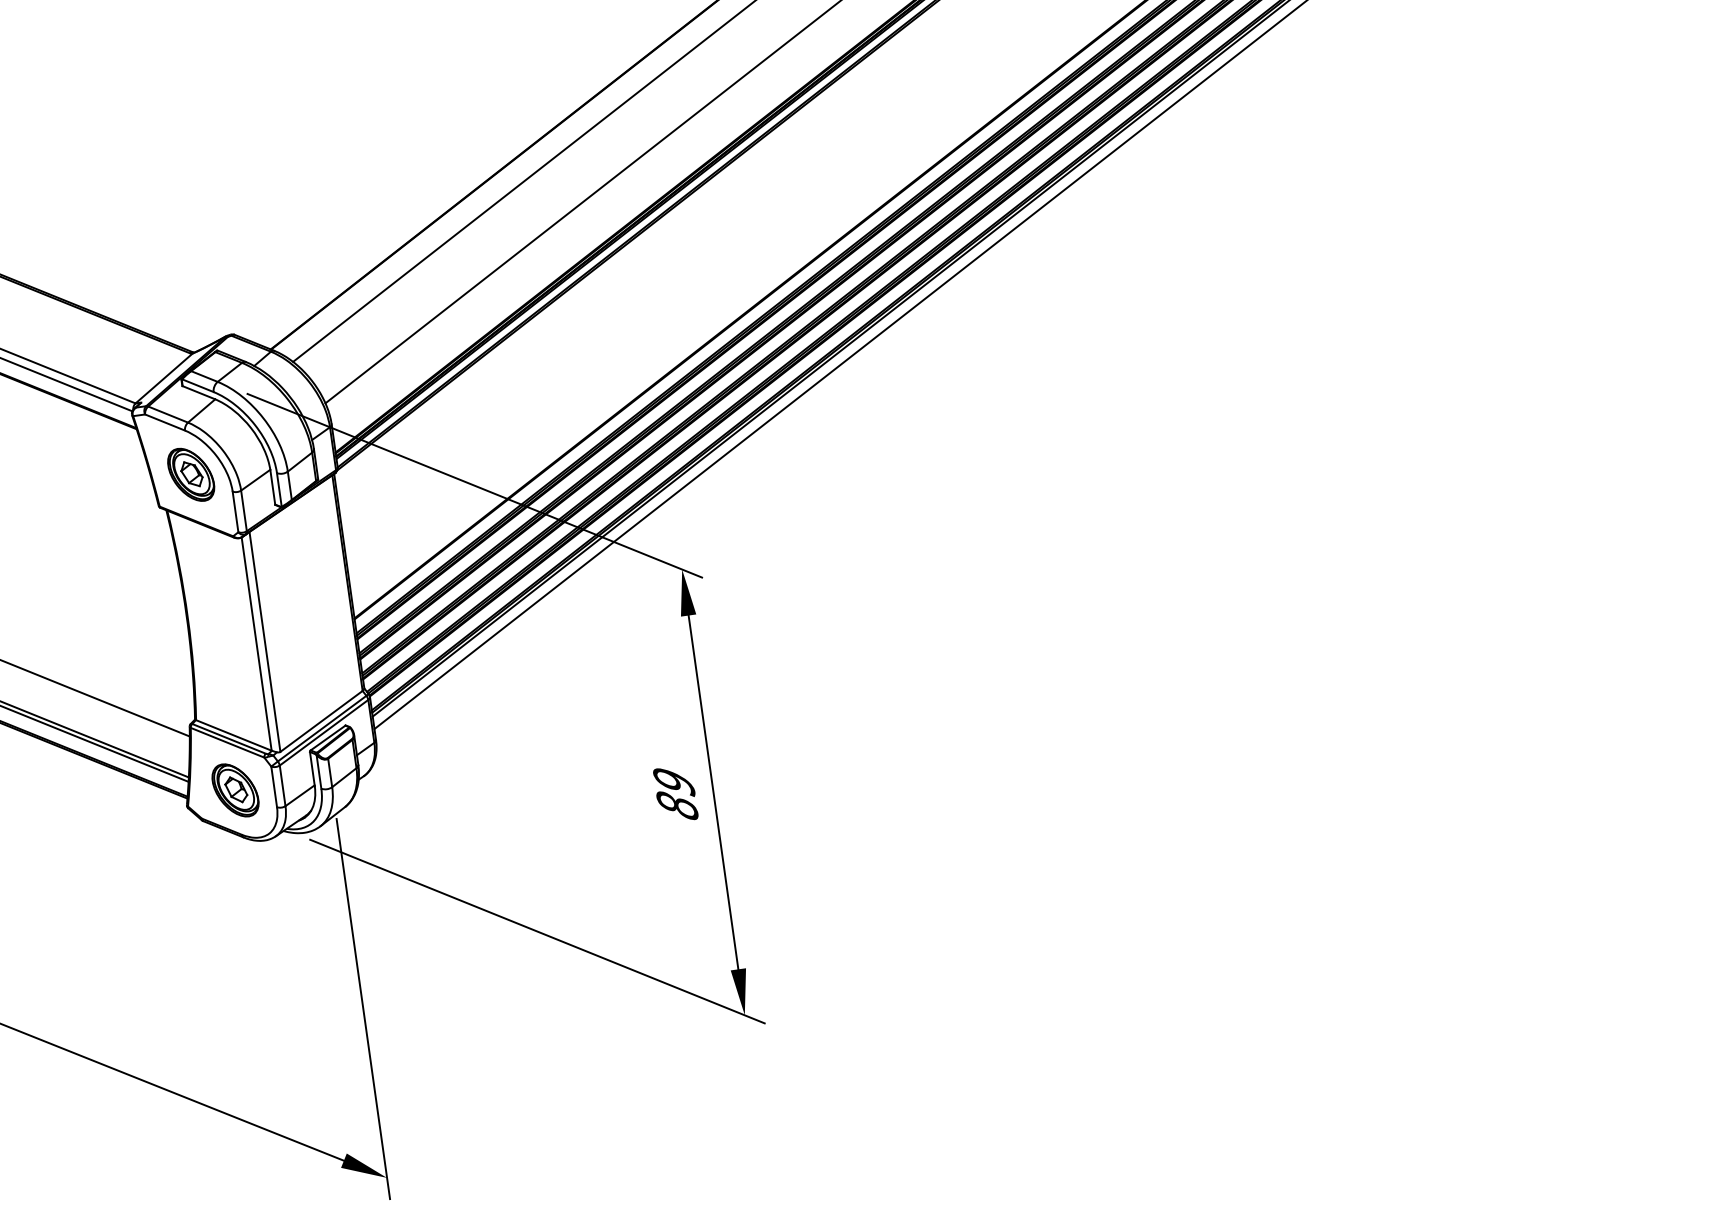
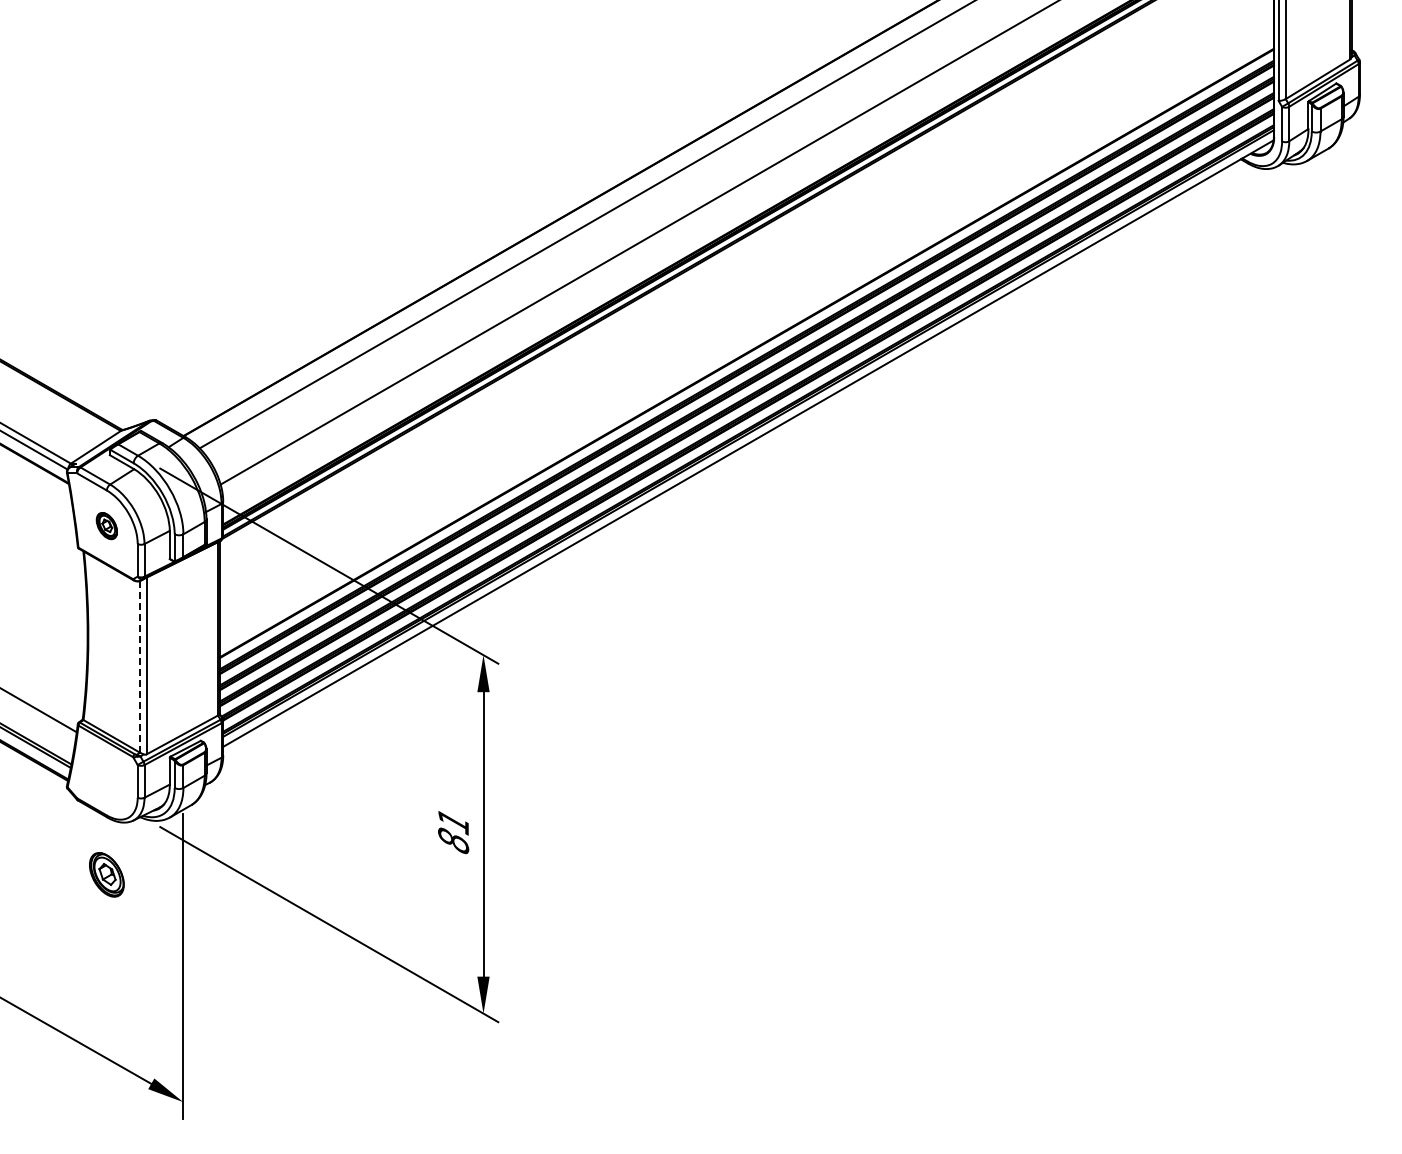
part: (190, 474) -> (106, 525), size x0.6
line: (256, 643) -> (139, 666), solid -> dashed
text: (674, 782) -> (453, 822), 89 -> 81
part: (235, 790) -> (106, 874), moved

